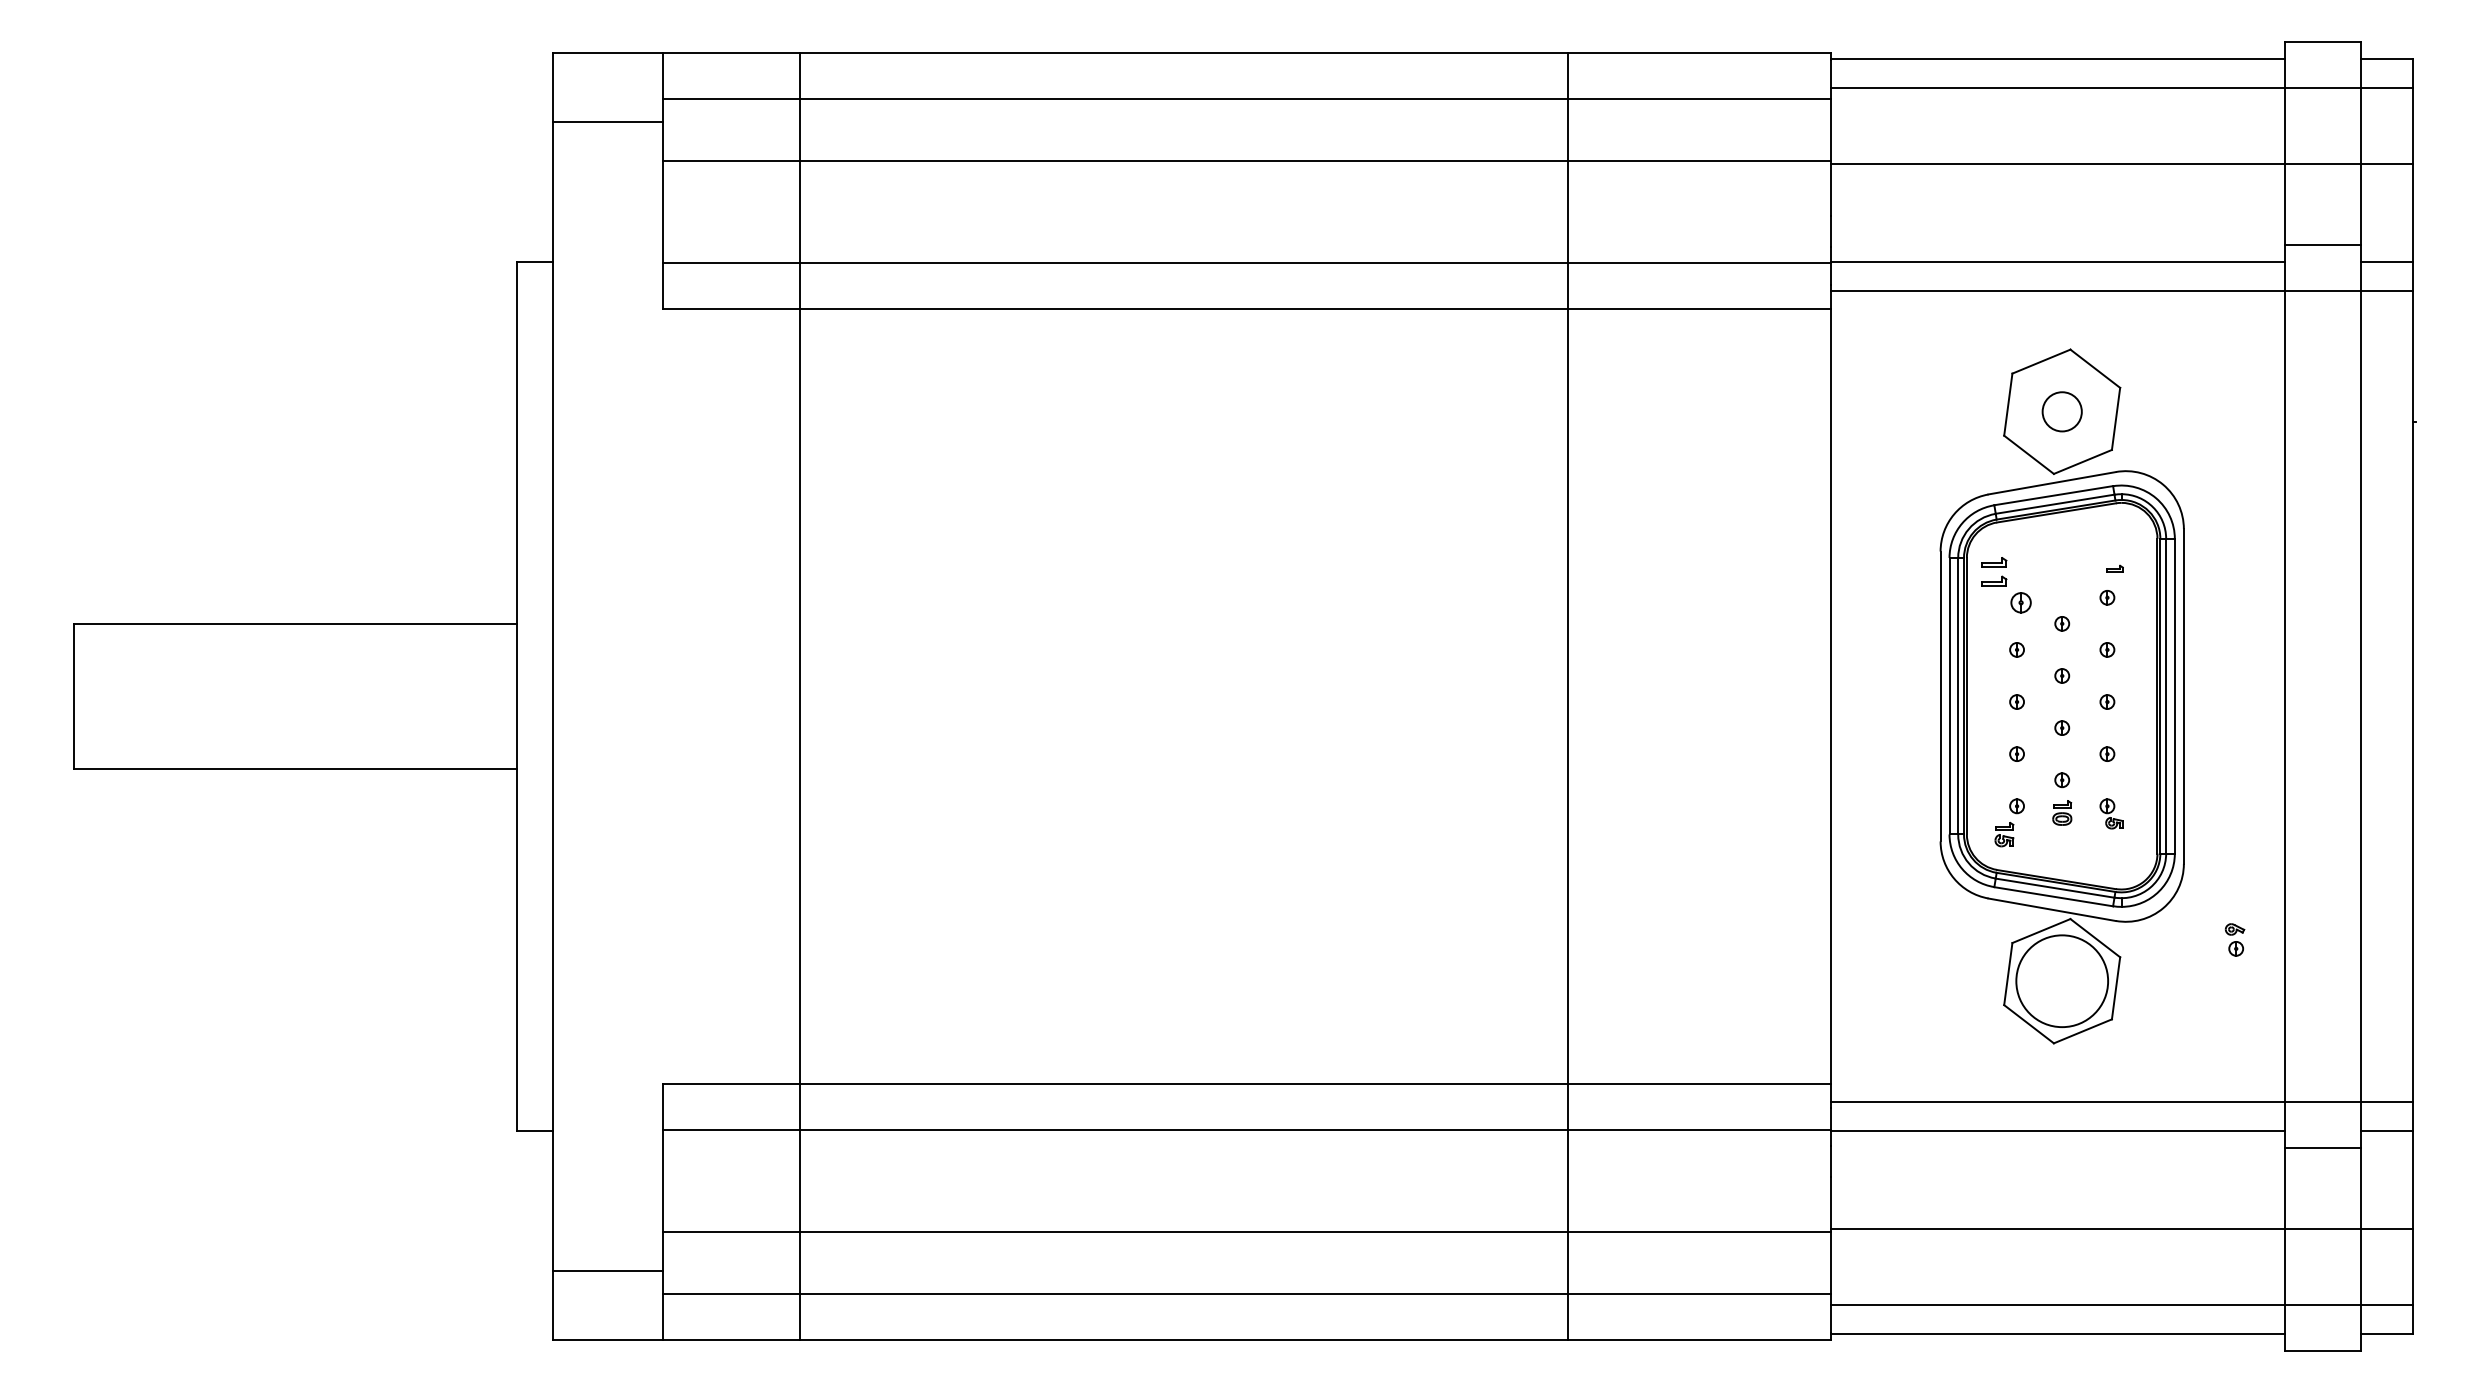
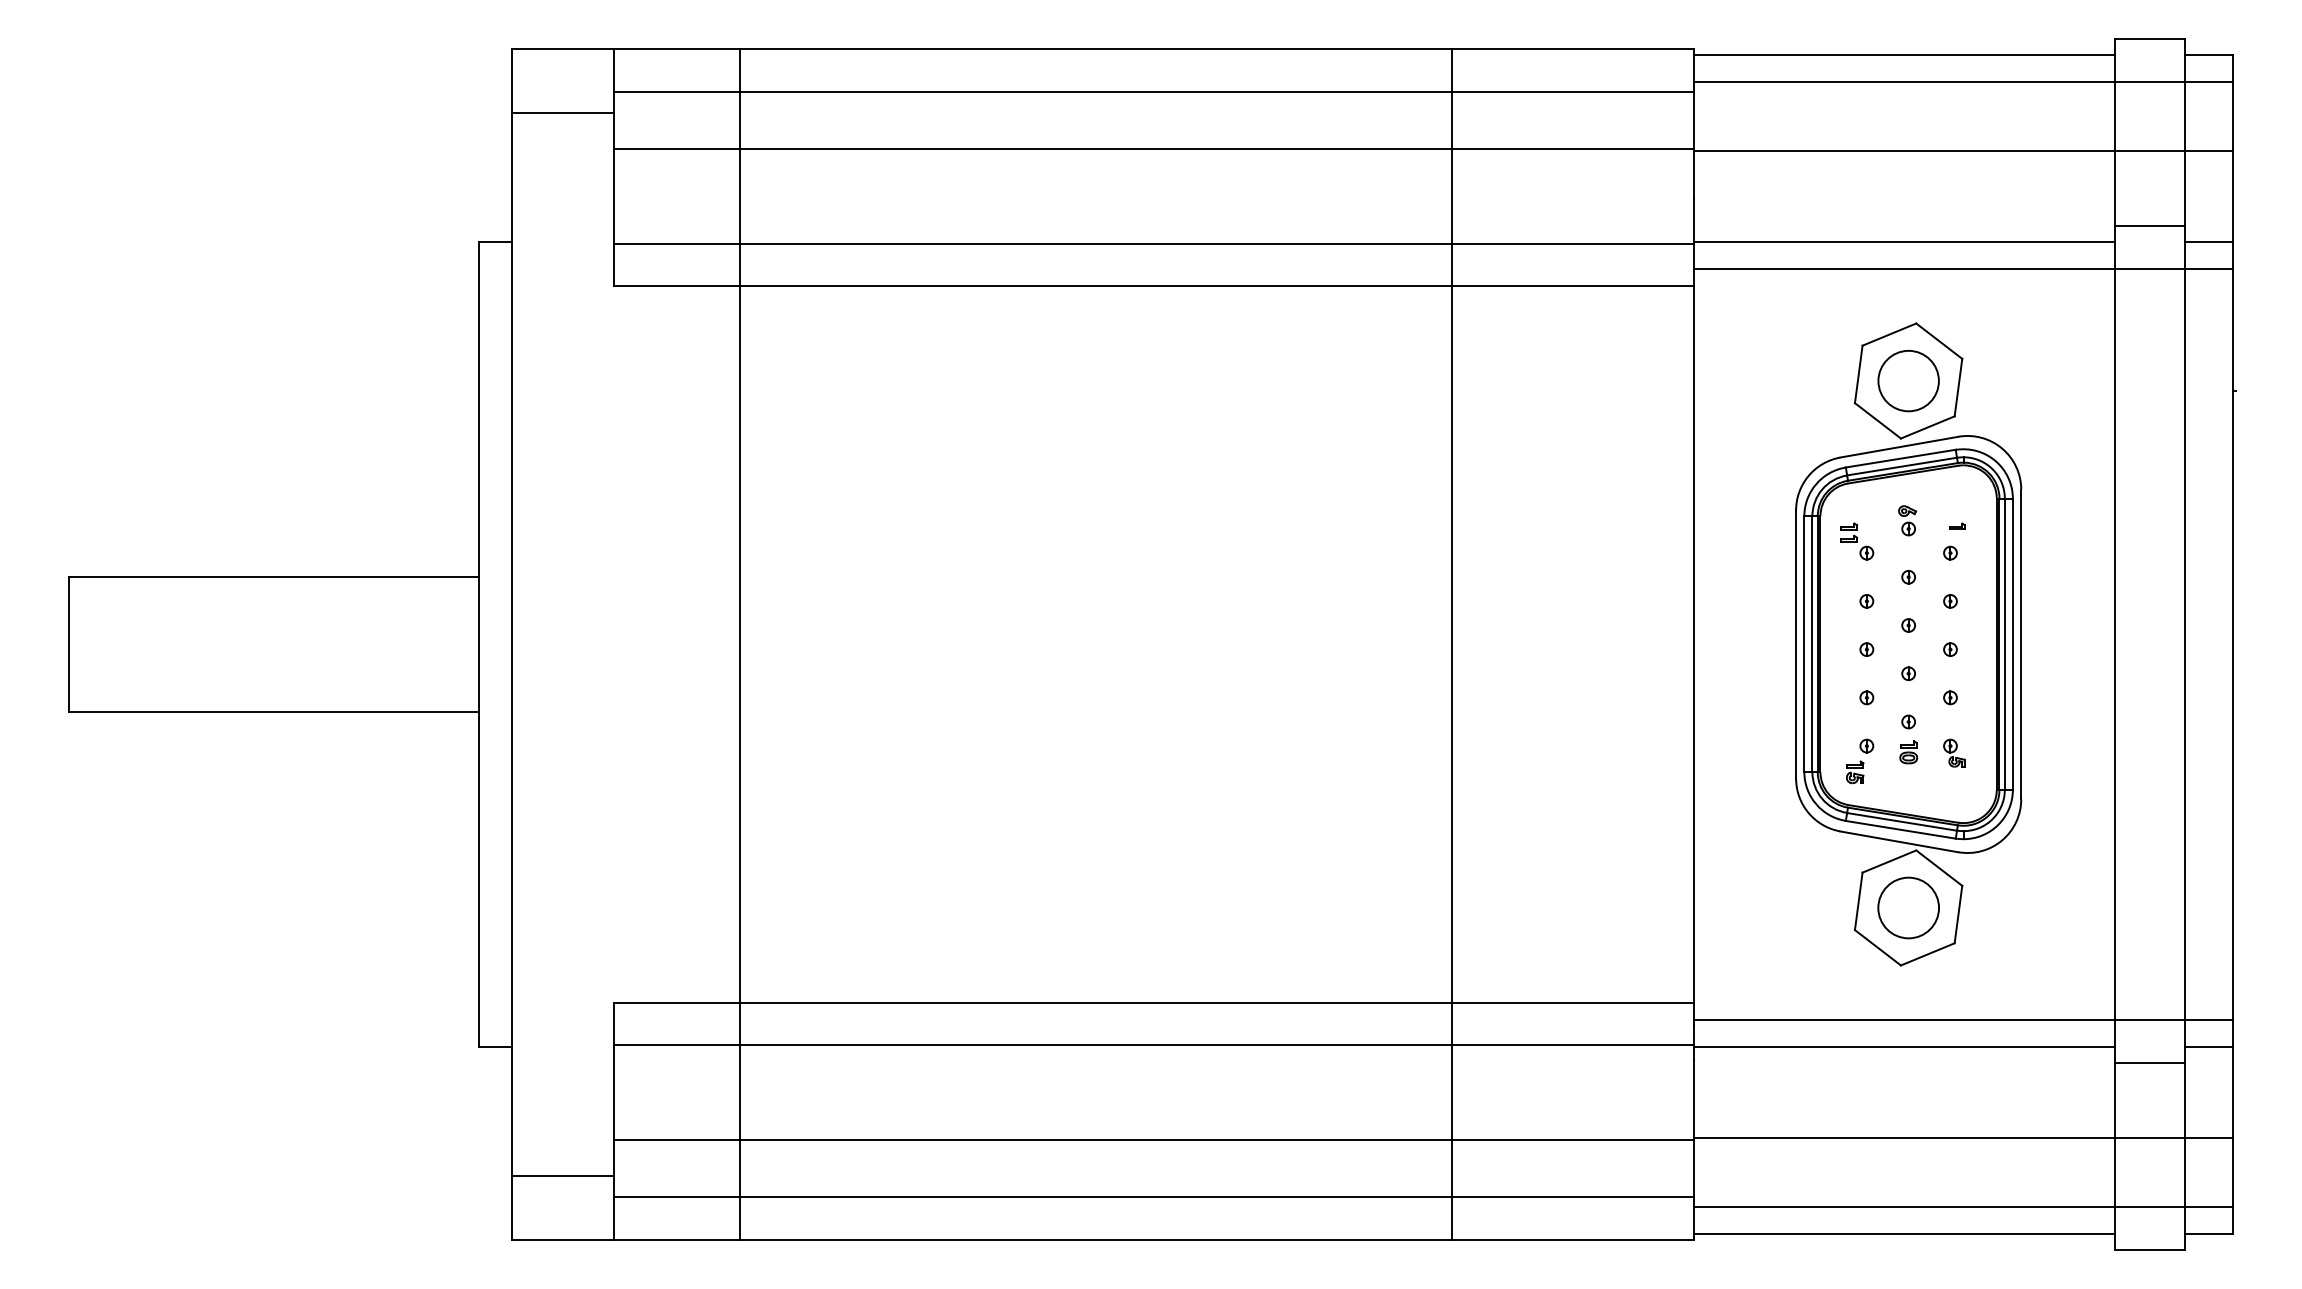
circle: (2062, 411) -> (1908, 380), size x1.67
part: (2006, 585) -> (1857, 541), size x0.71
part: (2234, 939) -> (1907, 520), moved
circle: (2062, 980) -> (1908, 907), size x0.71

